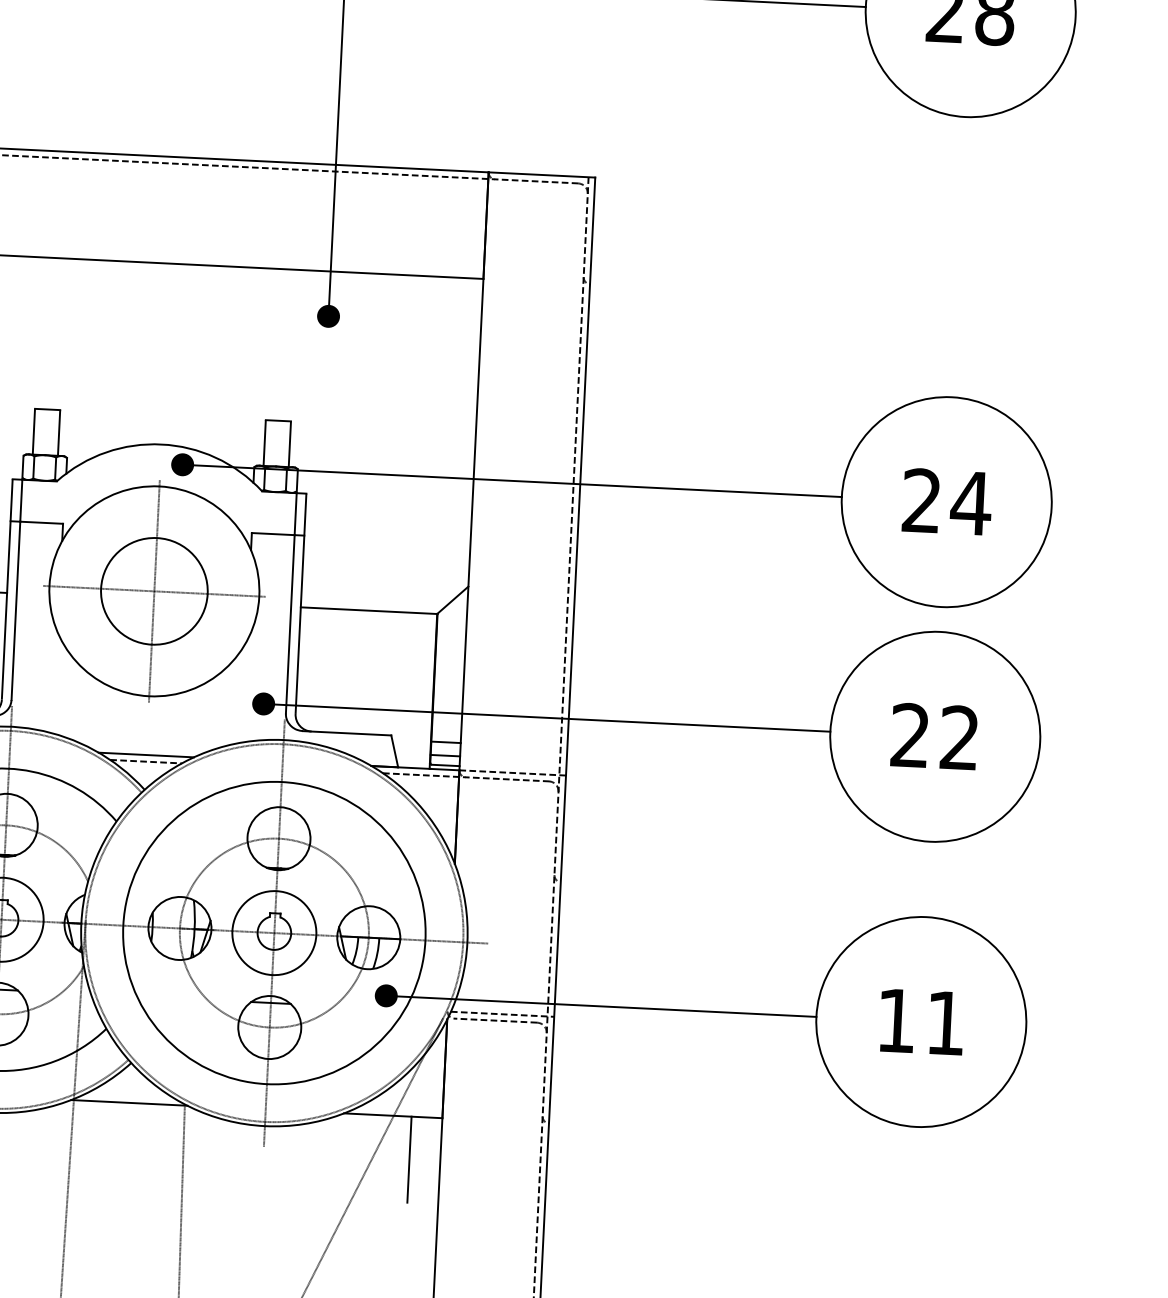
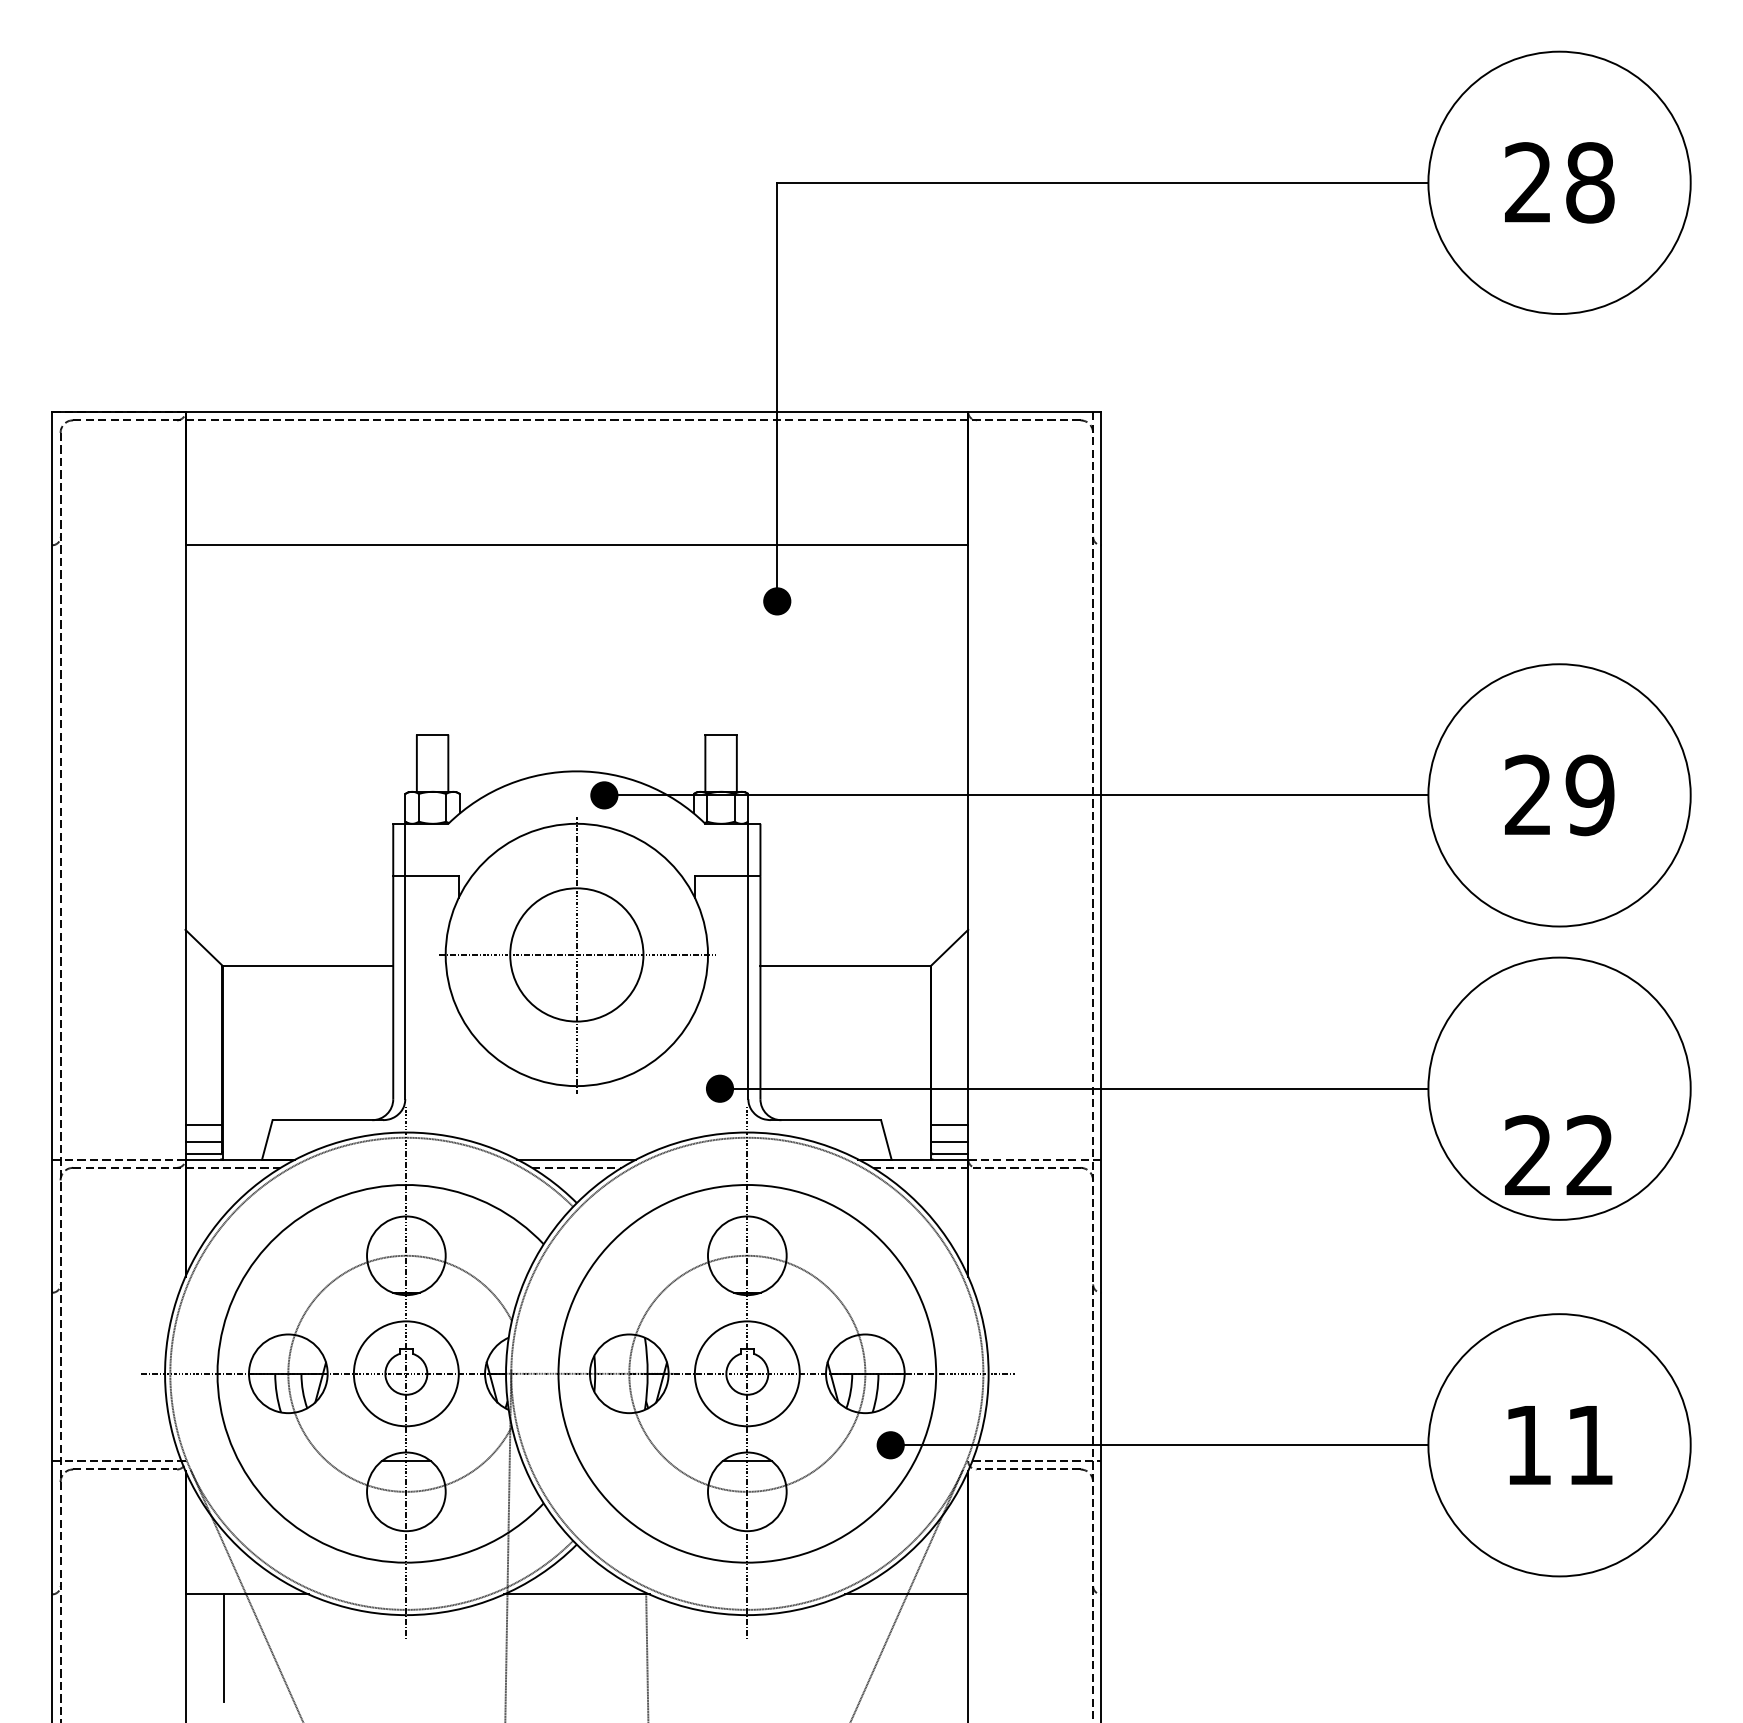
text: (970, 503) -> (1589, 795), 24 -> 29
text: (934, 735) -> (1558, 1154), moved
line: (409, 1159) -> (929, 1647), removed

